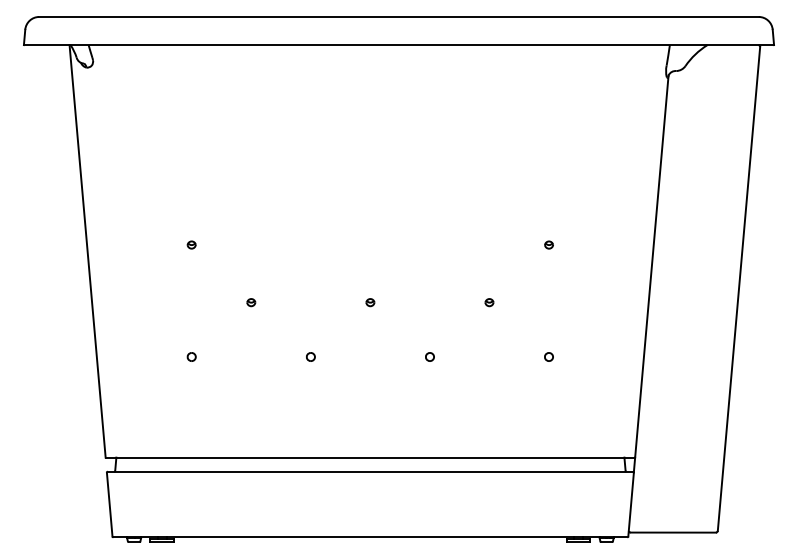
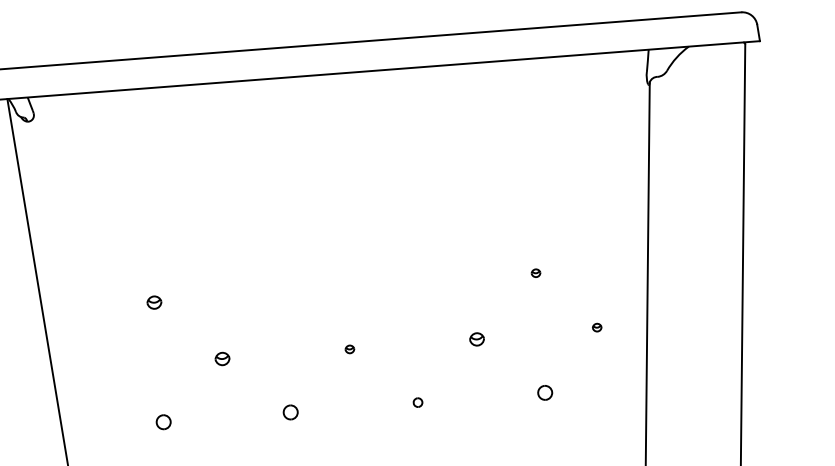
part: (191, 244) -> (154, 302), size x1.6
part: (601, 299) -> (596, 327), added
part: (251, 302) -> (222, 359), size x1.6
part: (489, 302) -> (477, 339), size x1.6
part: (191, 356) -> (163, 421), size x1.6
part: (310, 356) -> (290, 411), size x1.6
part: (548, 356) -> (544, 392), size x1.6

